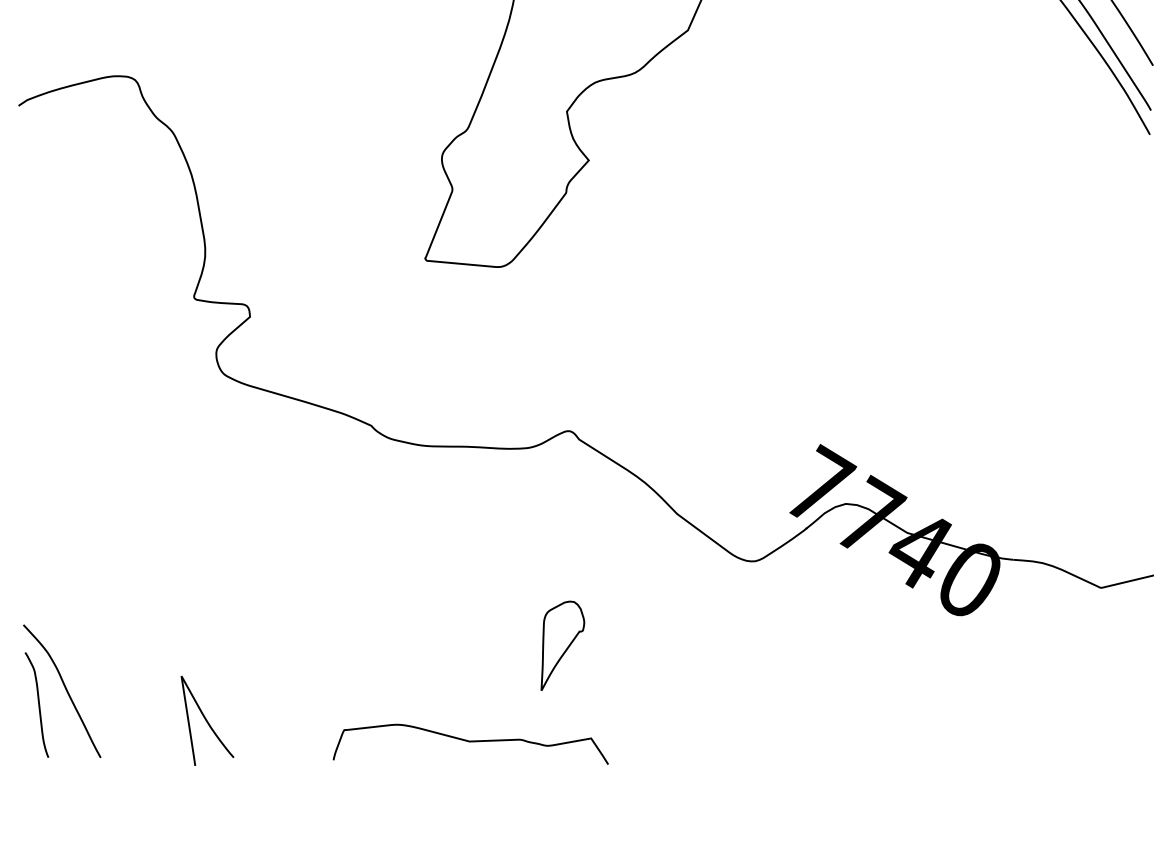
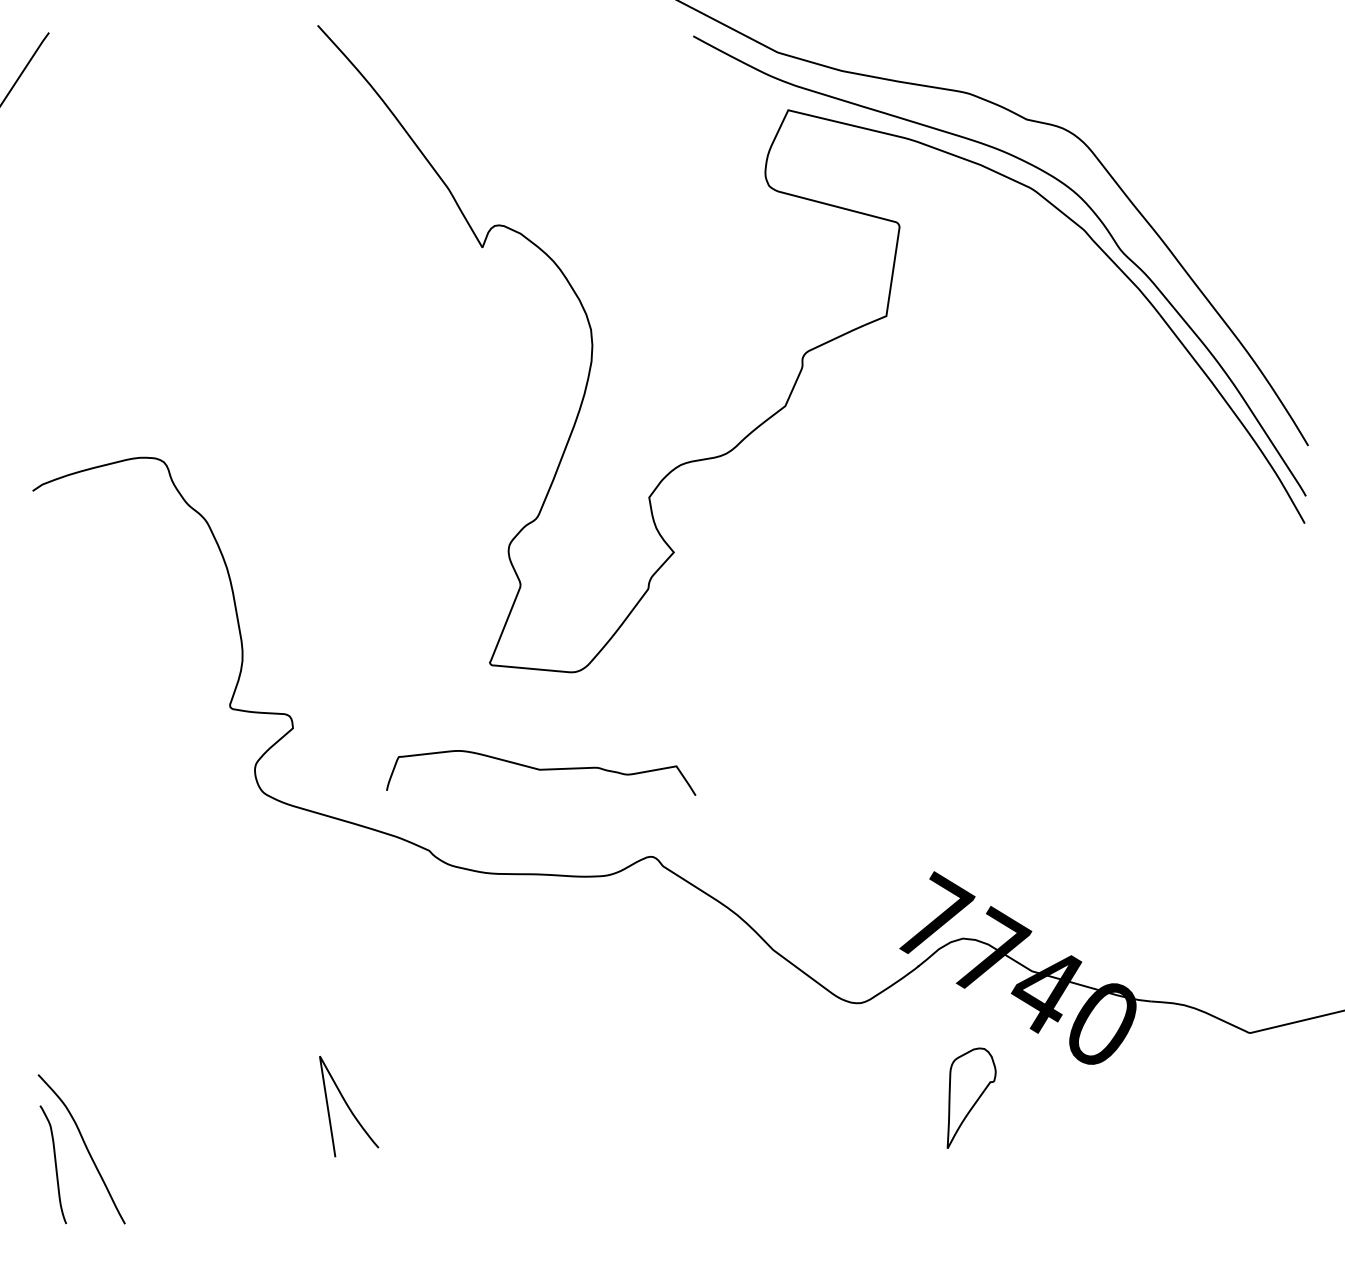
part: (562, 645) -> (971, 1097), moved
curve: (207, 720) -> (349, 1106), moved
curve: (471, 742) -> (541, 770), moved

